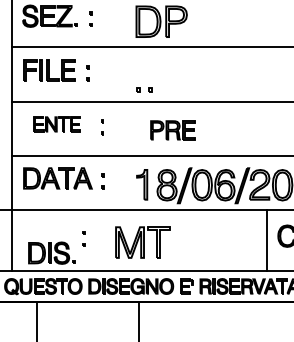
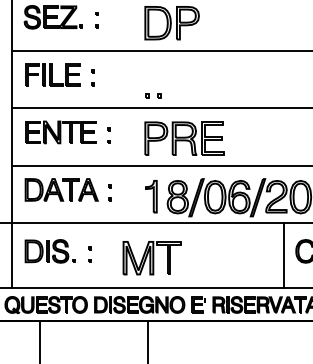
part: (56, 124) -> (60, 132), size x1.43
part: (172, 130) -> (183, 138), size x1.67
part: (51, 252) -> (49, 250), moved

